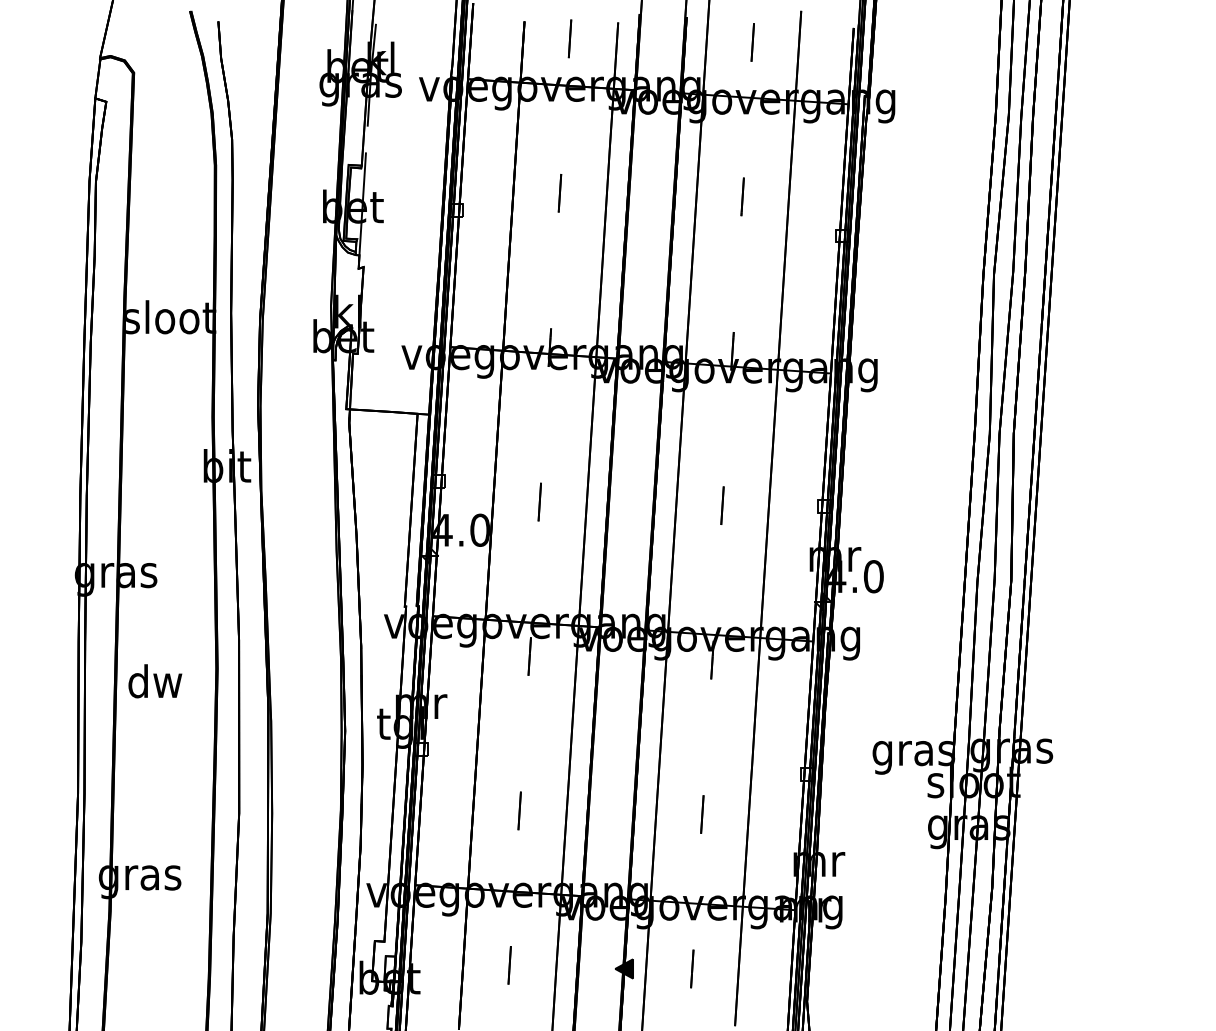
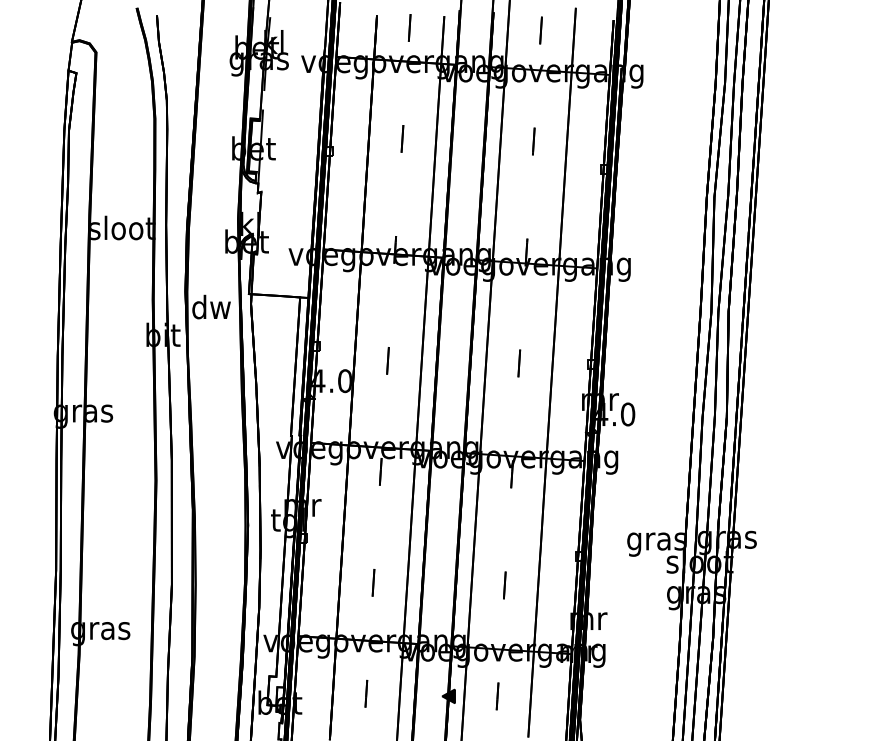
text: (155, 681) -> (211, 307), moved

